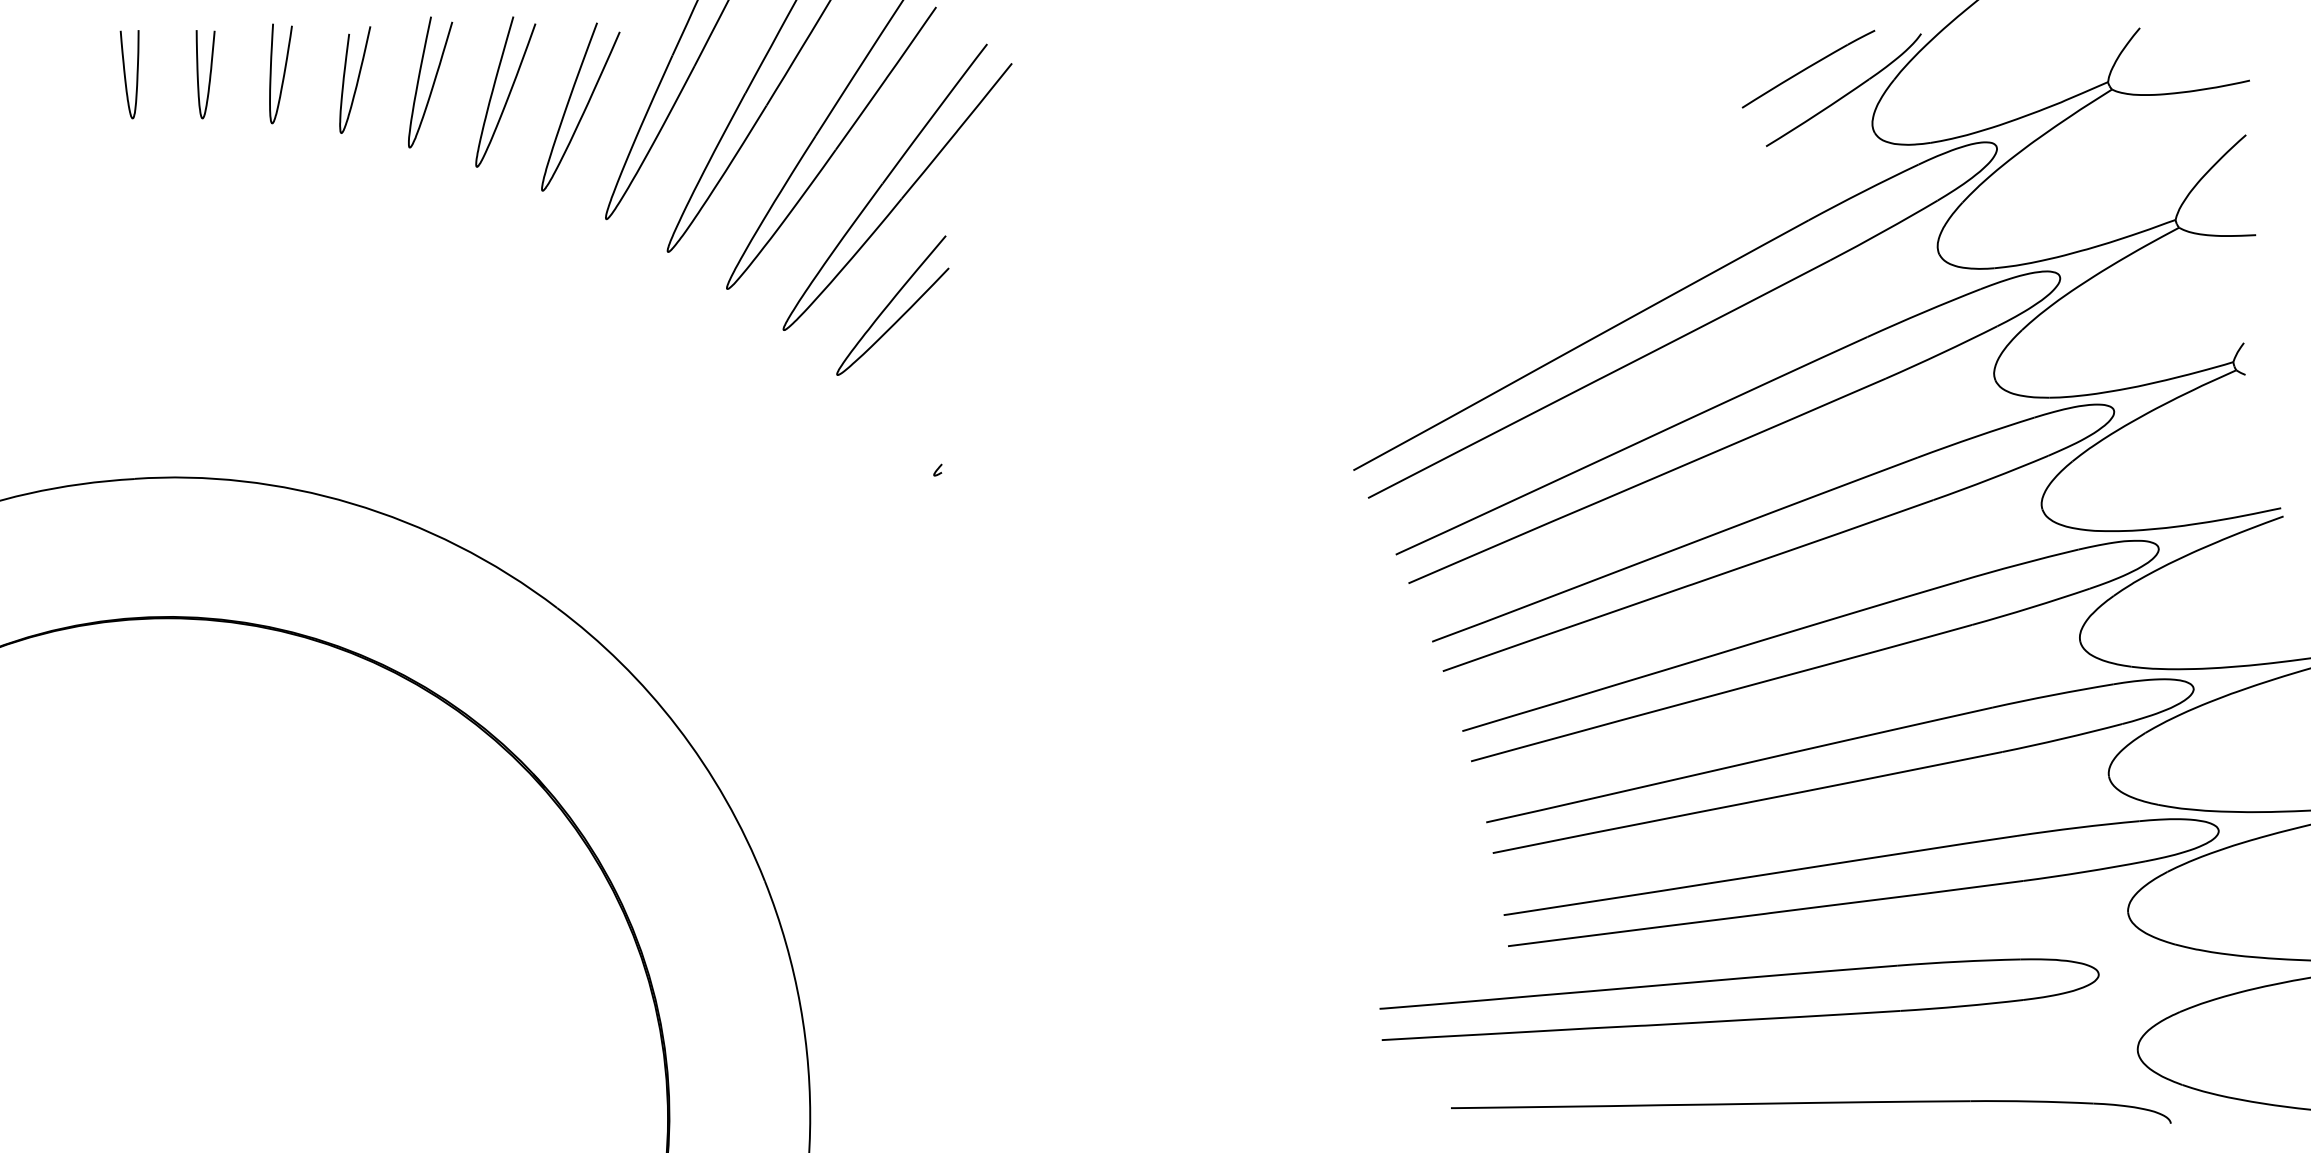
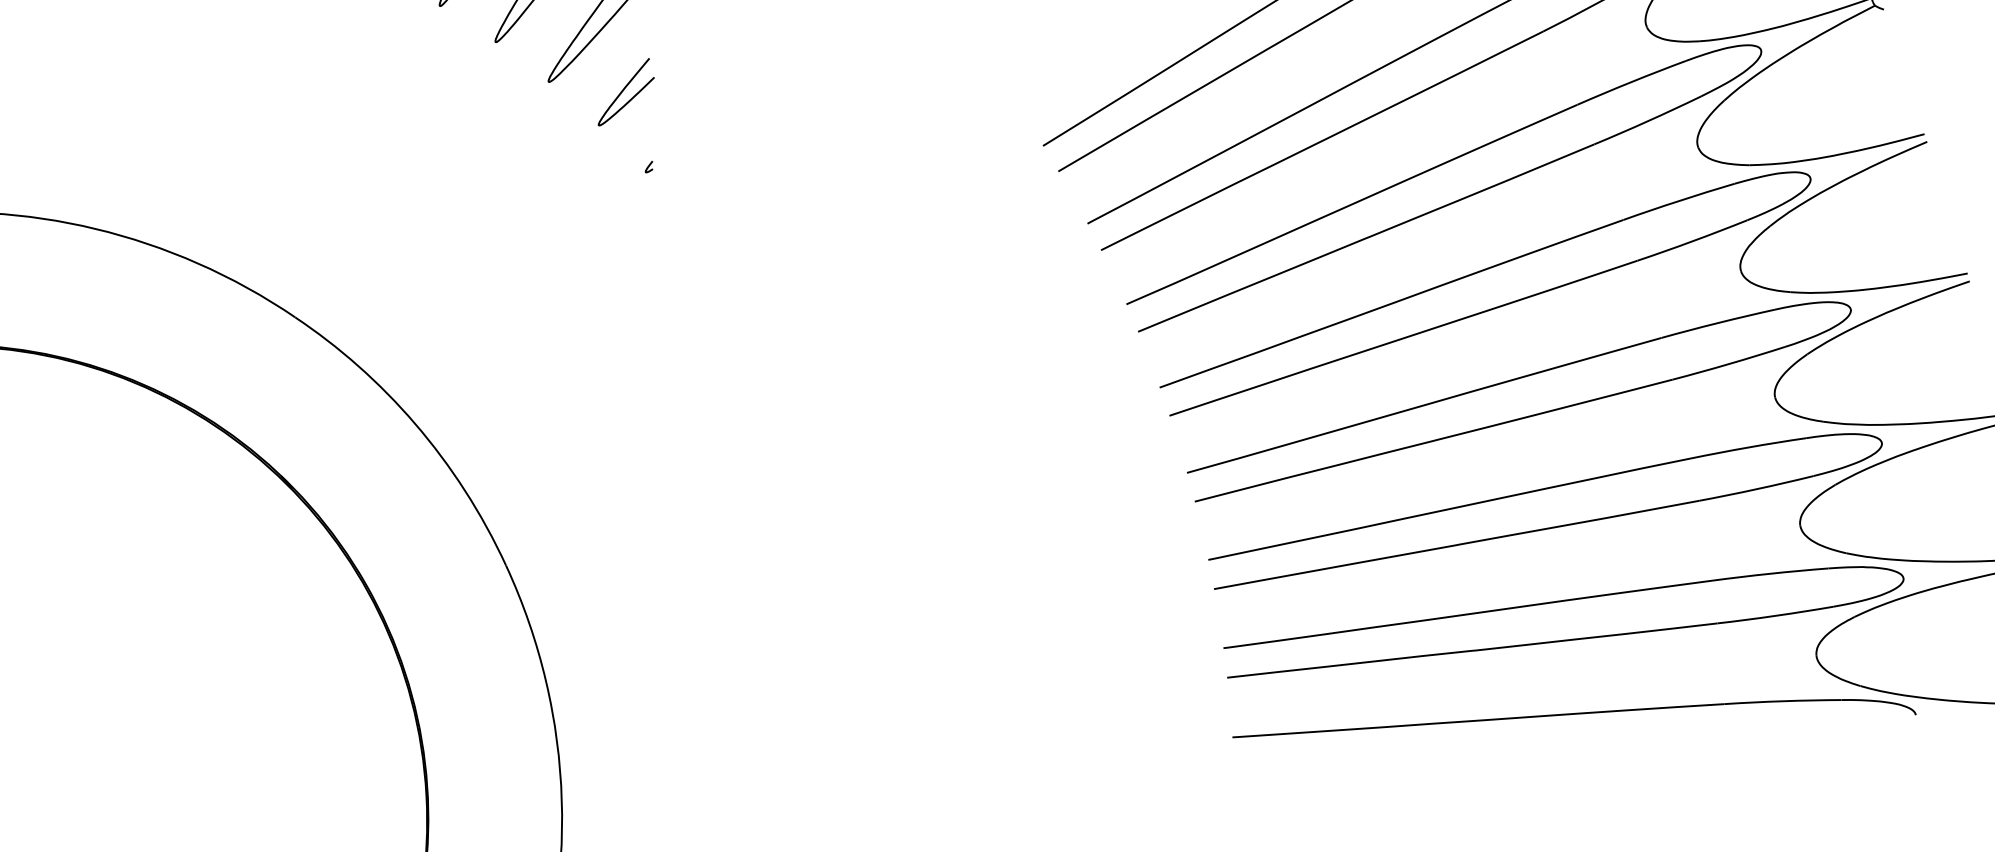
curve: (916, 387) -> (624, 89), added
part: (1739, 979) -> (1563, 601), moved
part: (1811, 1103) -> (1574, 714), moved

